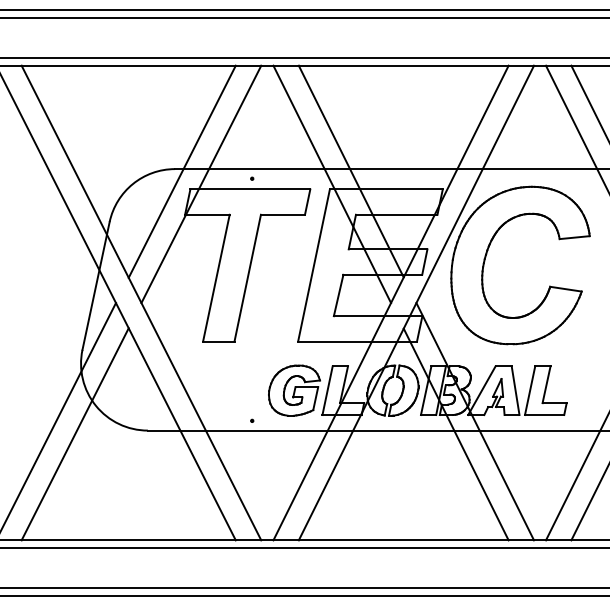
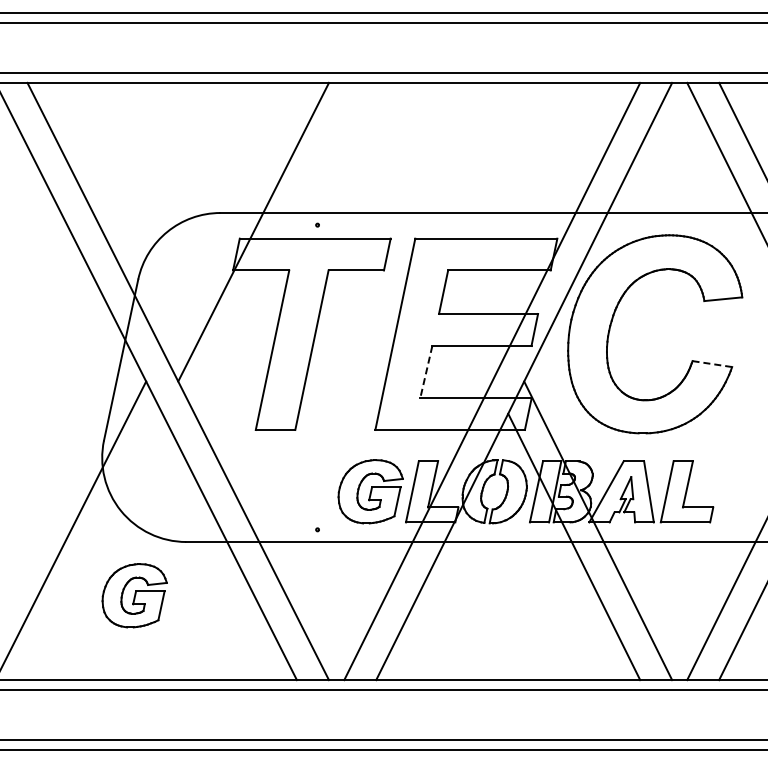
line: (182, 171) -> (229, 215), removed
line: (351, 171) -> (442, 215), removed
line: (332, 183) -> (418, 231), removed
line: (566, 289) -> (712, 364), solid -> dashed
line: (338, 295) -> (426, 372), solid -> dashed
line: (74, 434) -> (94, 546), removed
part: (106, 473) -> (134, 595), added

